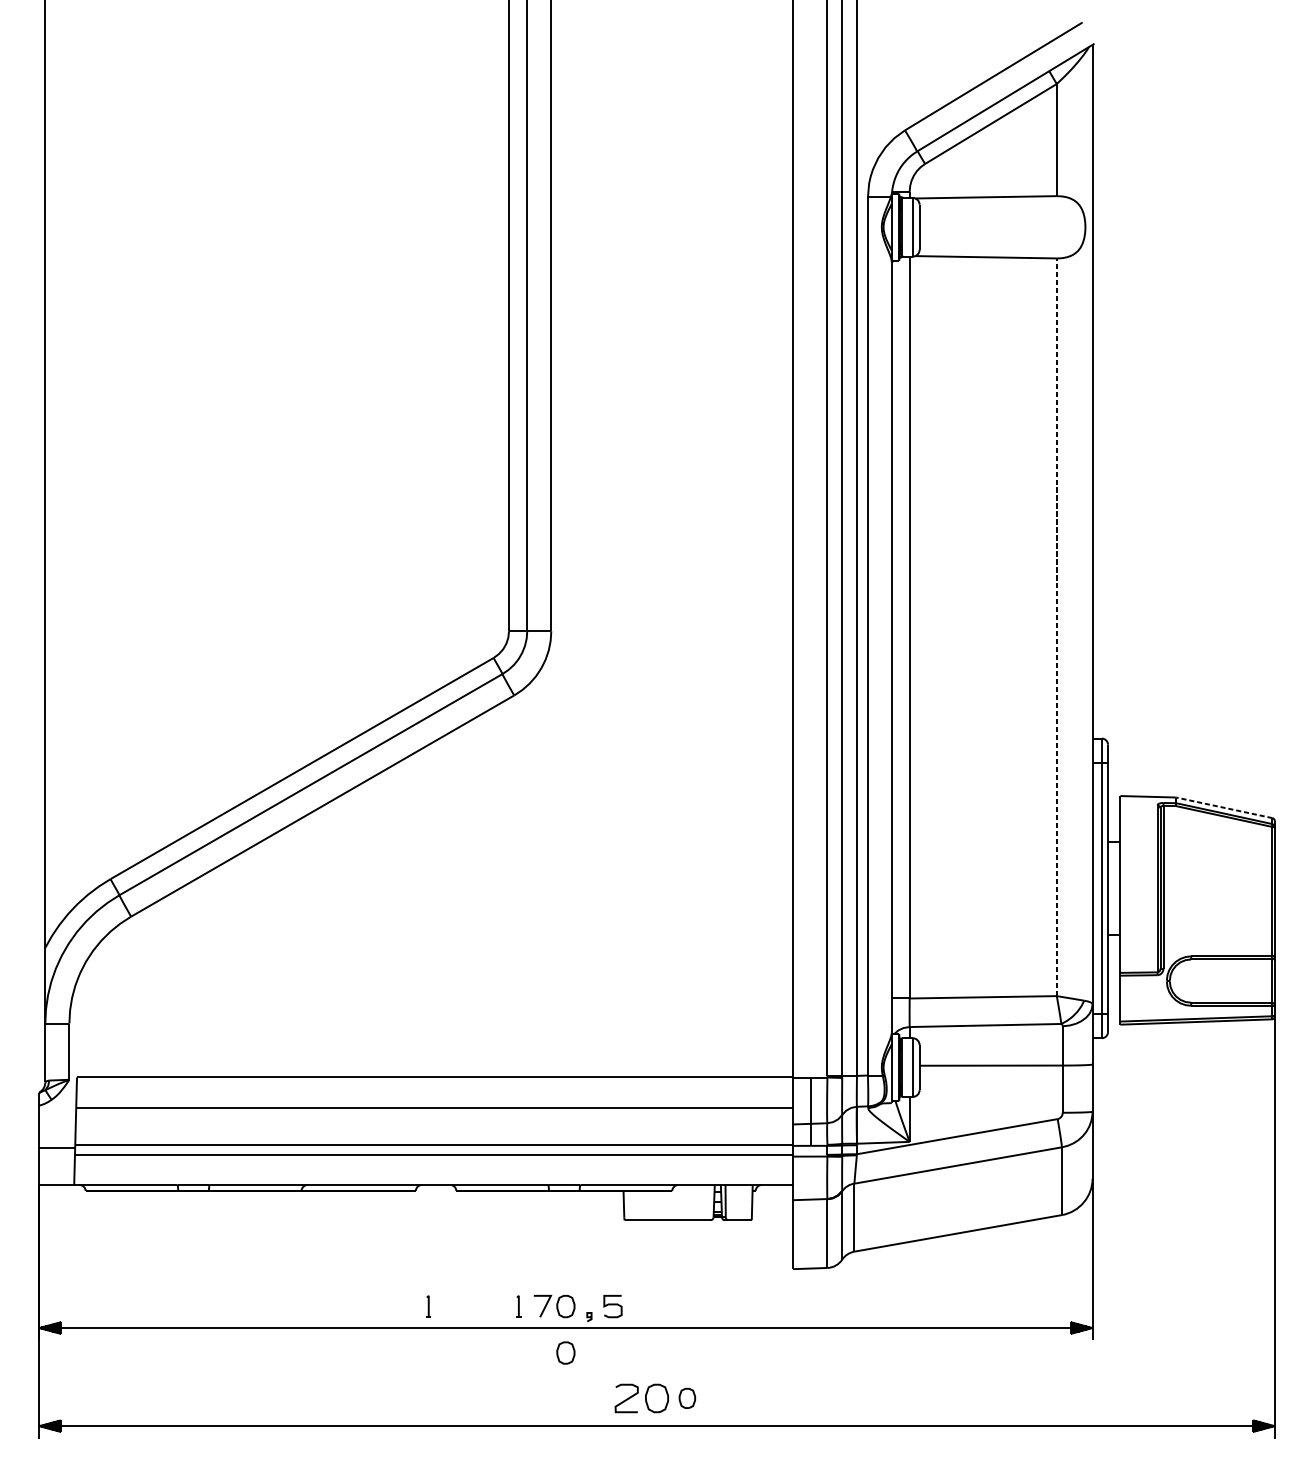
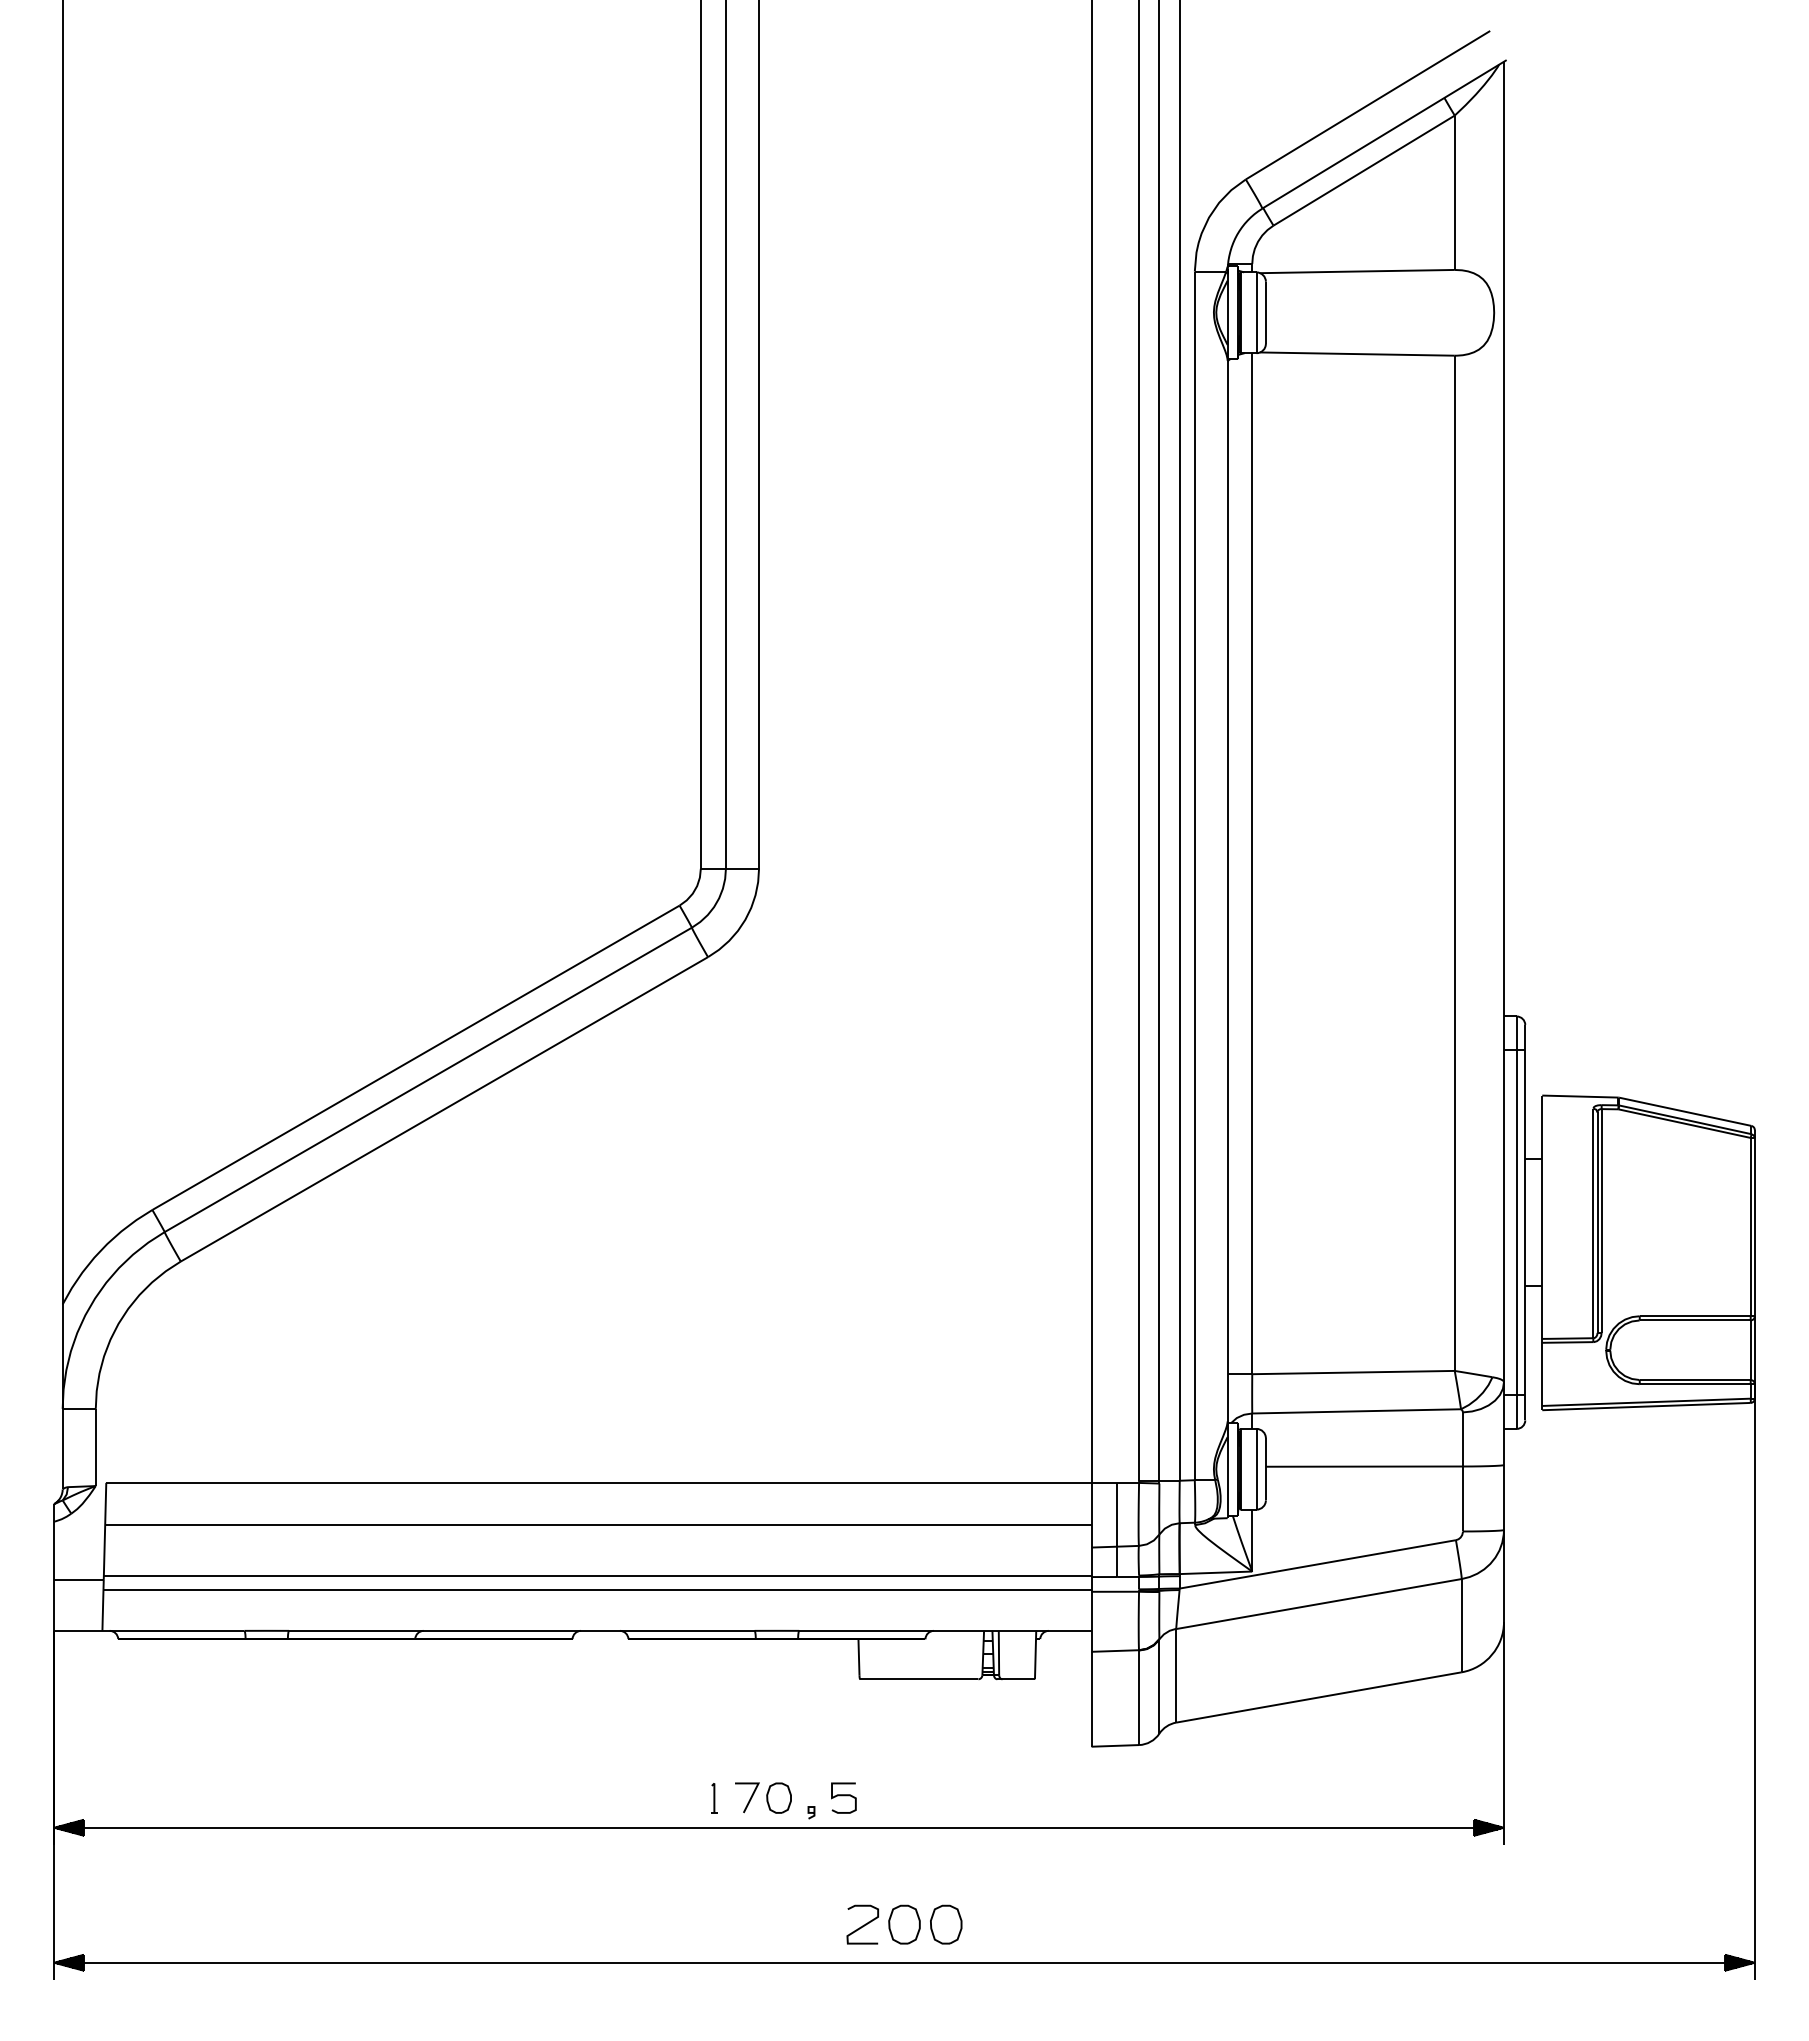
line: (1056, 627) -> (1454, 863), dashed -> solid
line: (1224, 807) -> (1685, 1111), dashed -> solid
part: (428, 1306) -> (590, 1798), removed
part: (565, 1352) -> (778, 1861), removed
part: (687, 1398) -> (946, 1924), size x1.43

